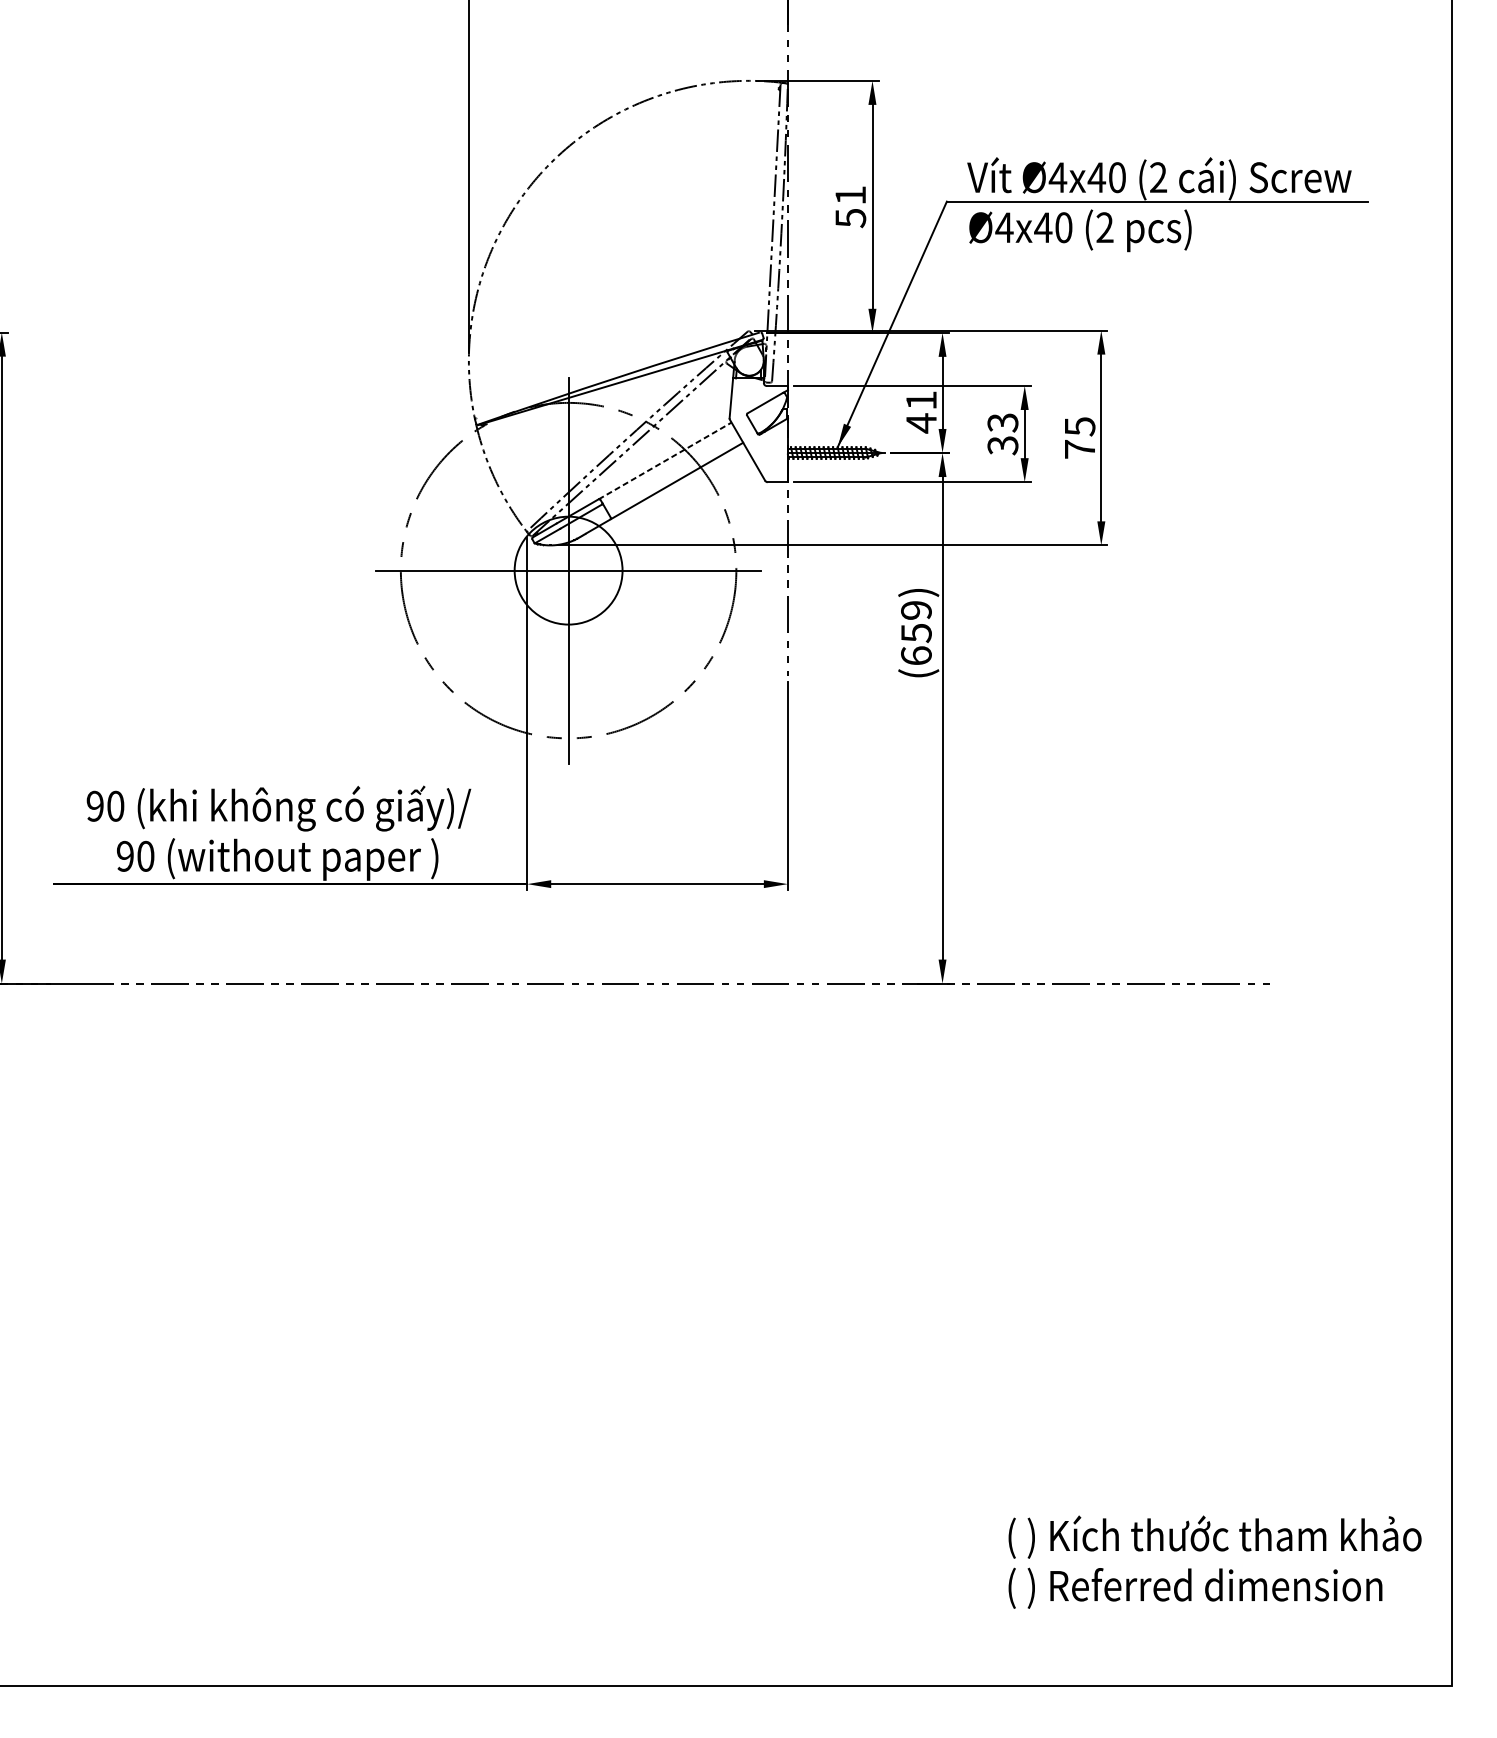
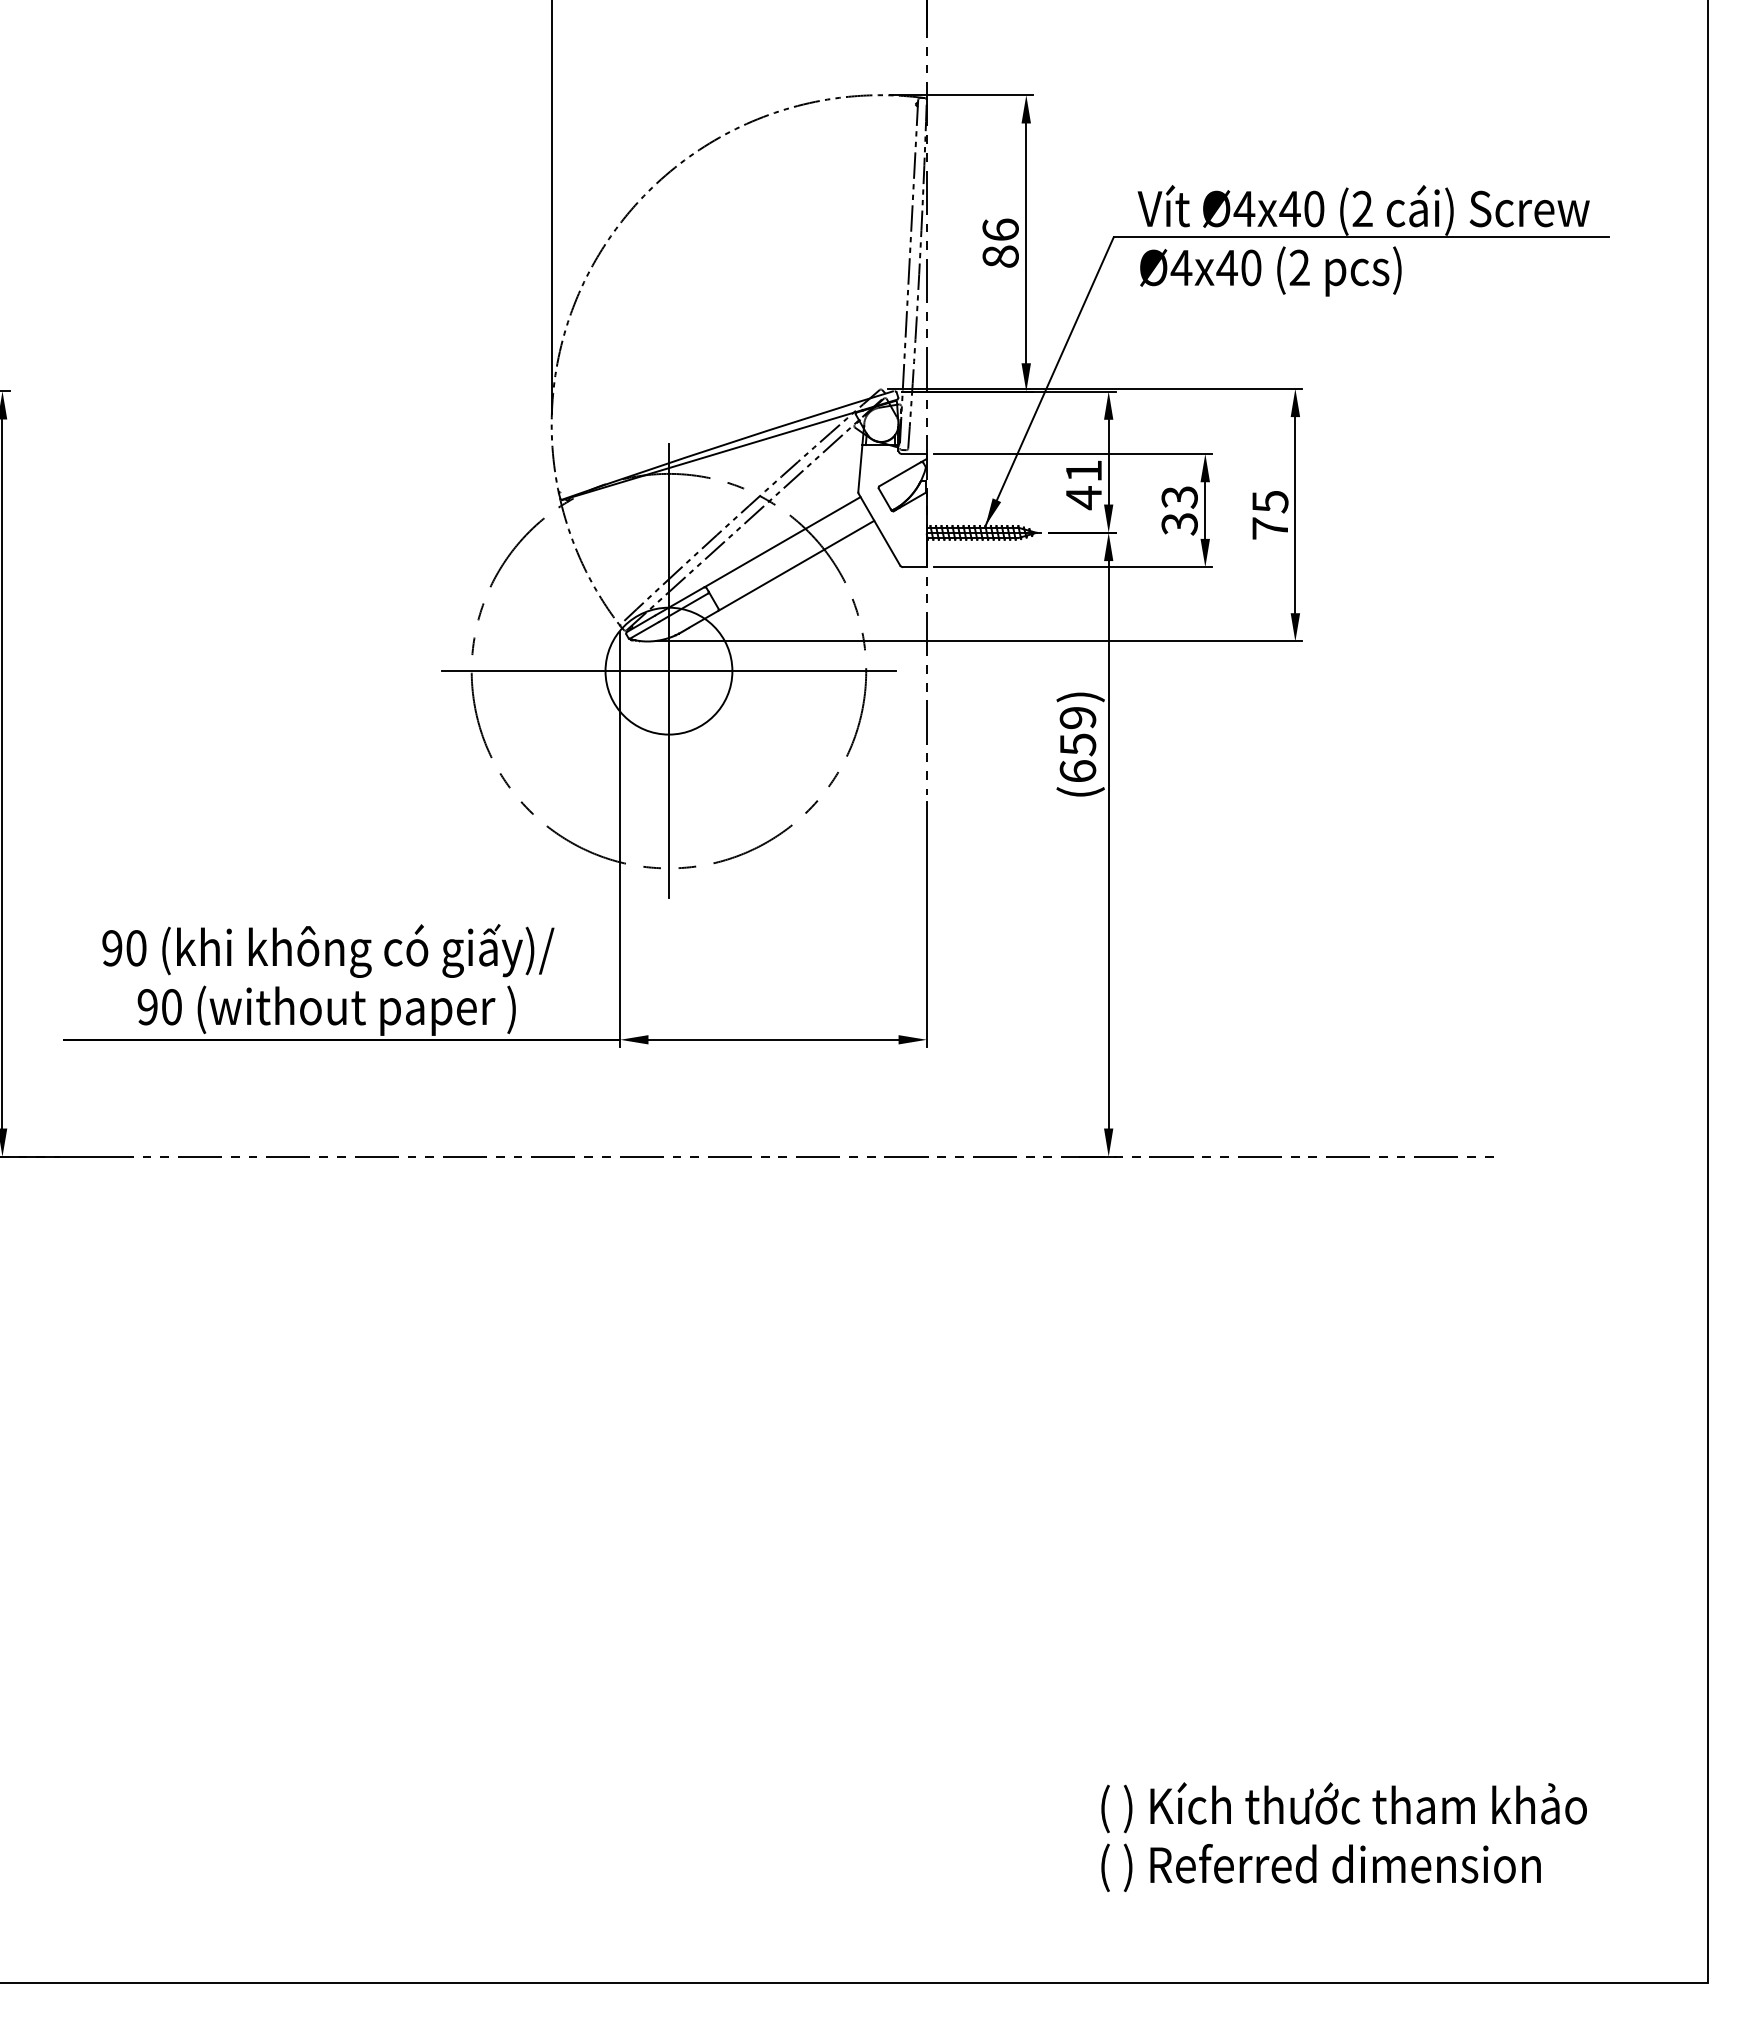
text: (850, 206) -> (1000, 243), 51 -> 86
line: (665, 460) -> (782, 541), dashed -> solid
text: (1214, 1561) -> (1343, 1836), moved

